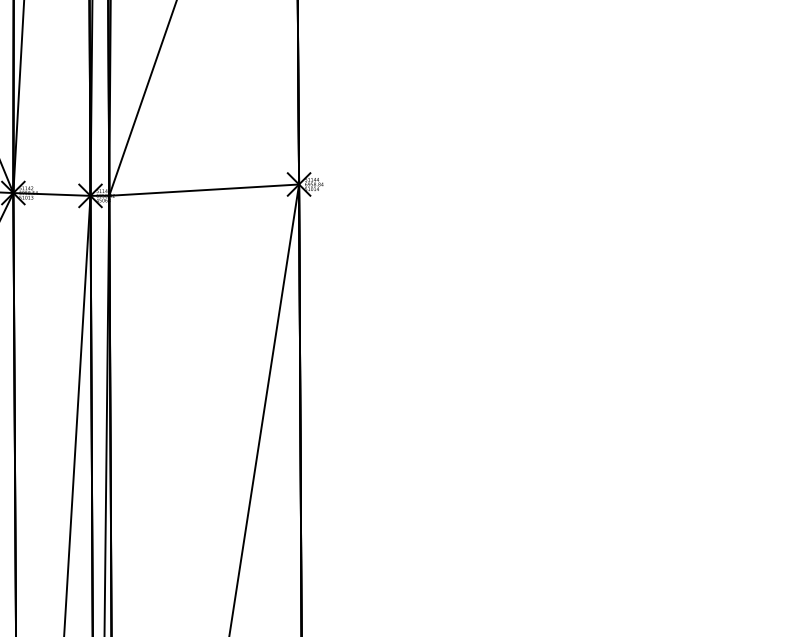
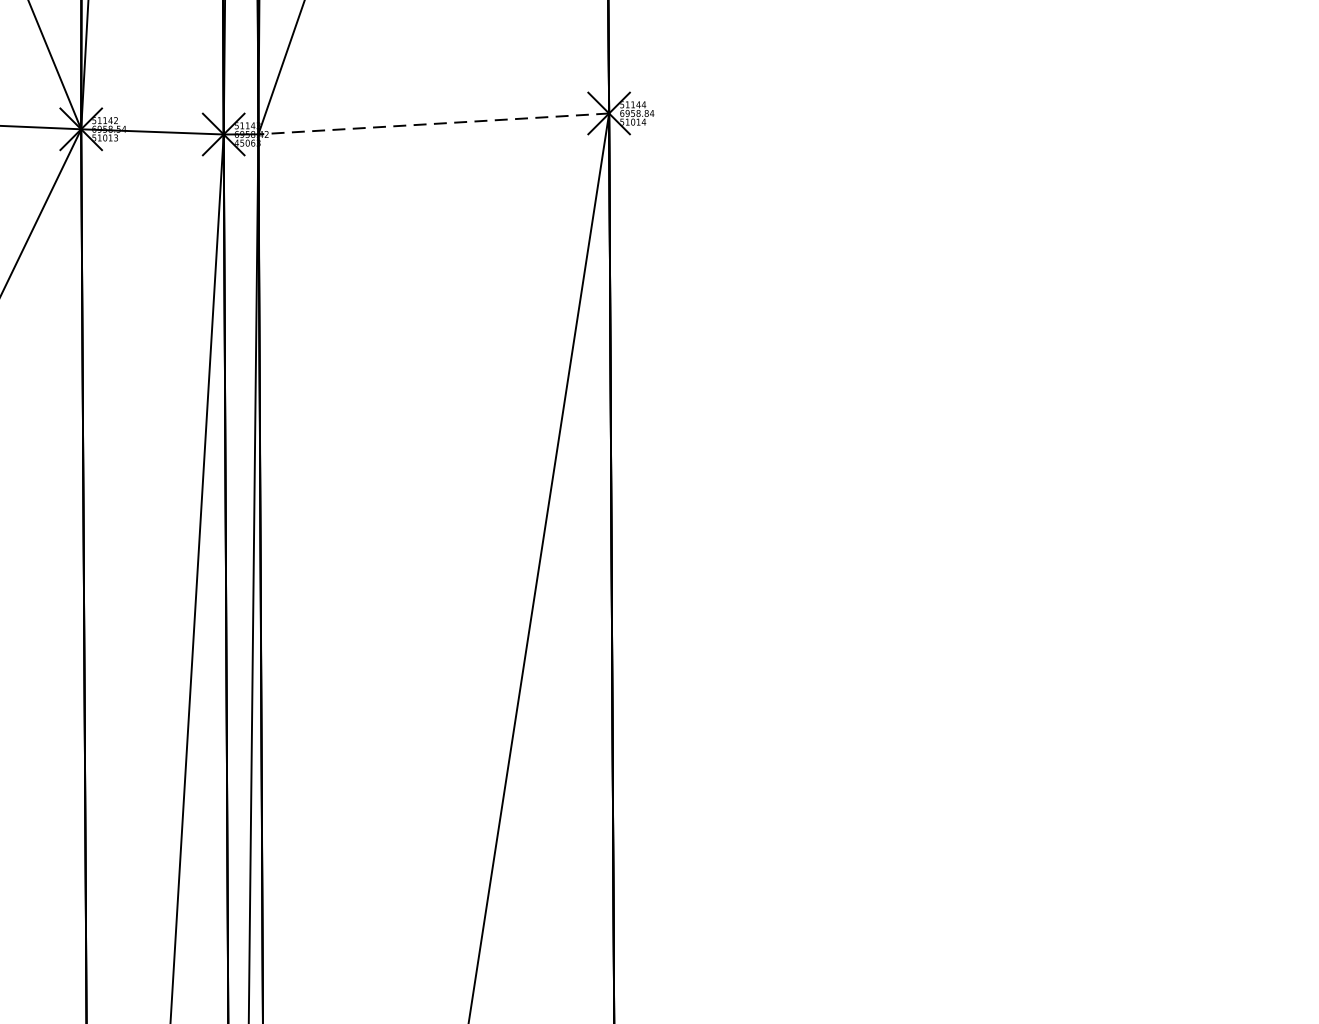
line: (203, 190) -> (432, 124), solid -> dashed

